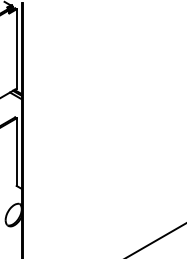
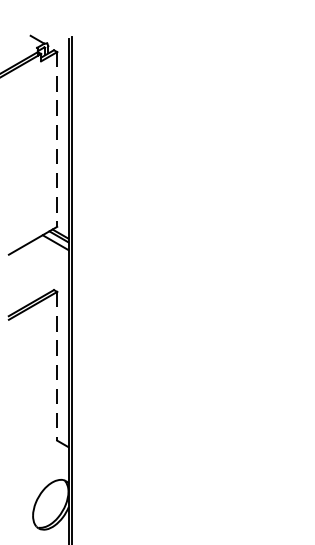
line: (16, 49) -> (56, 140), solid -> dashed
line: (16, 152) -> (56, 367), solid -> dashed

